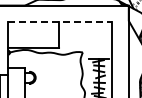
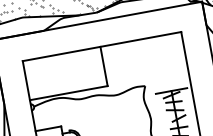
line: (60, 22) -> (102, 46), dashed -> solid

